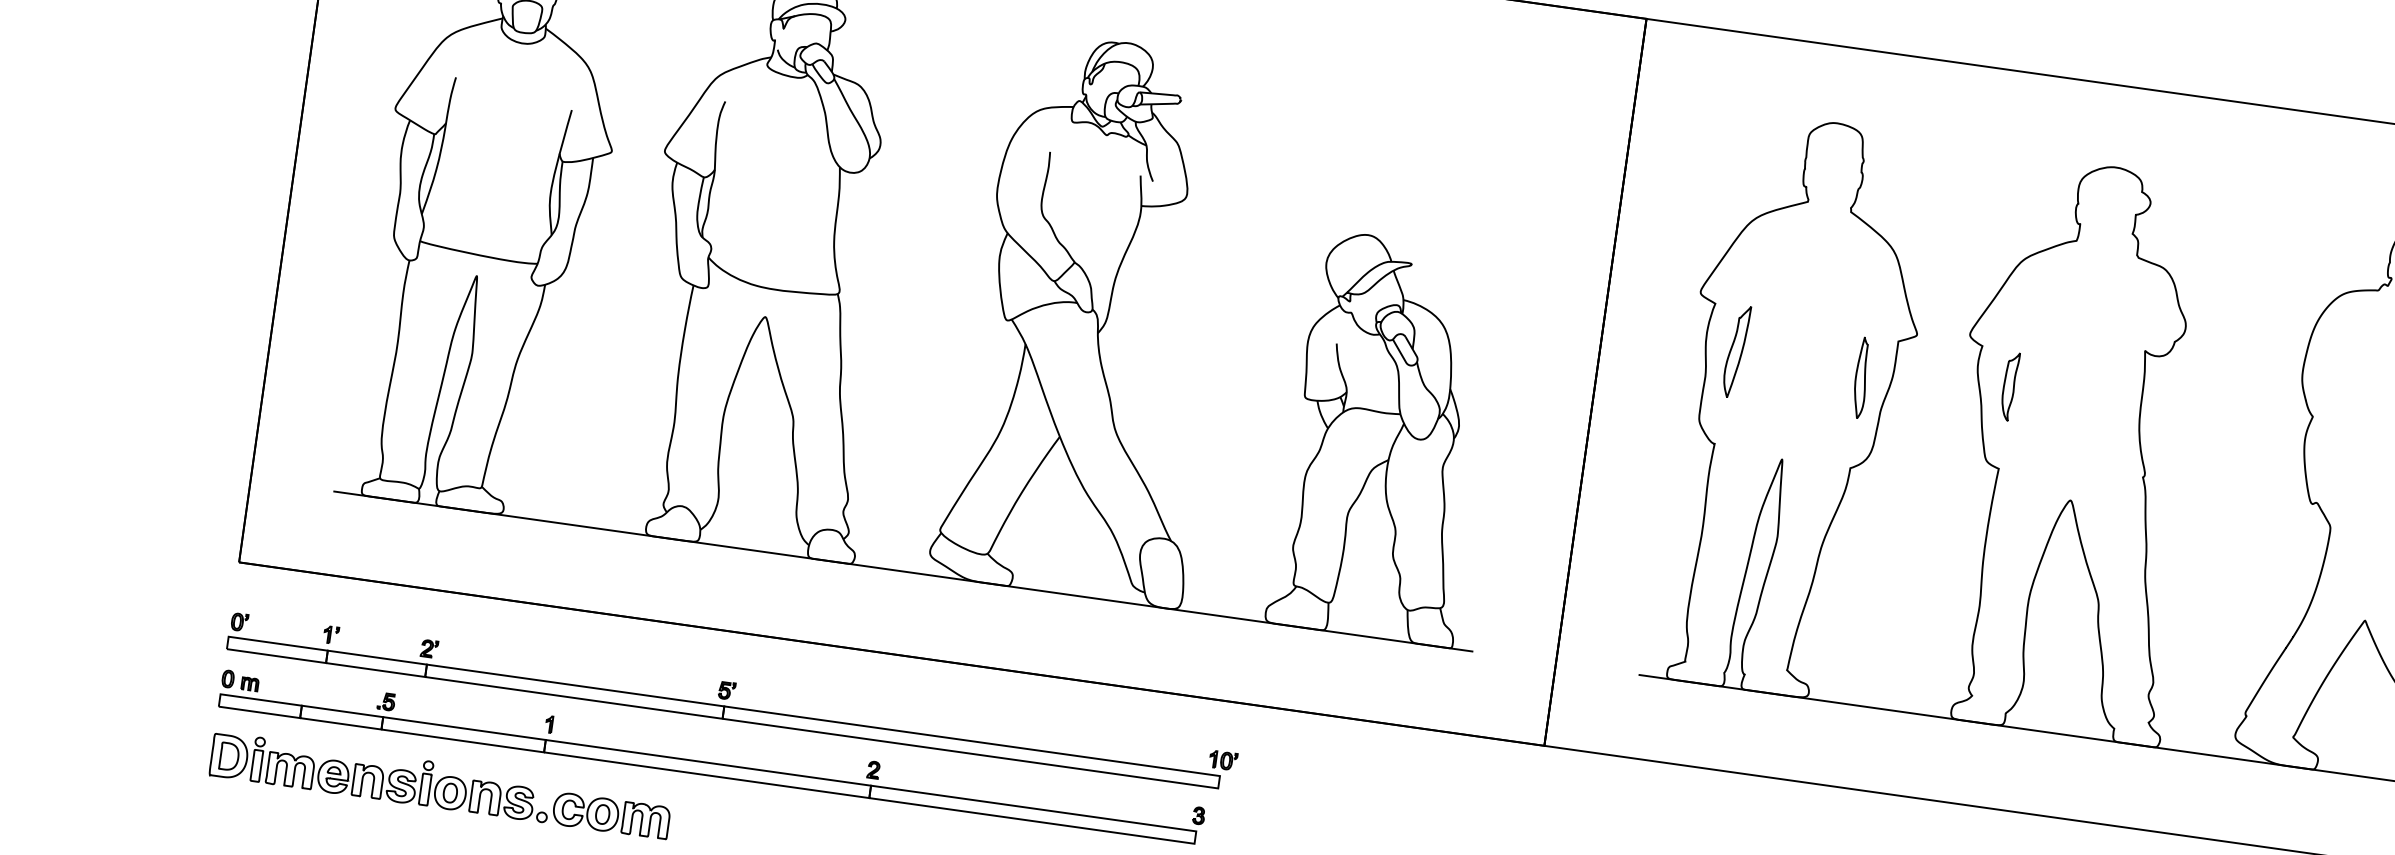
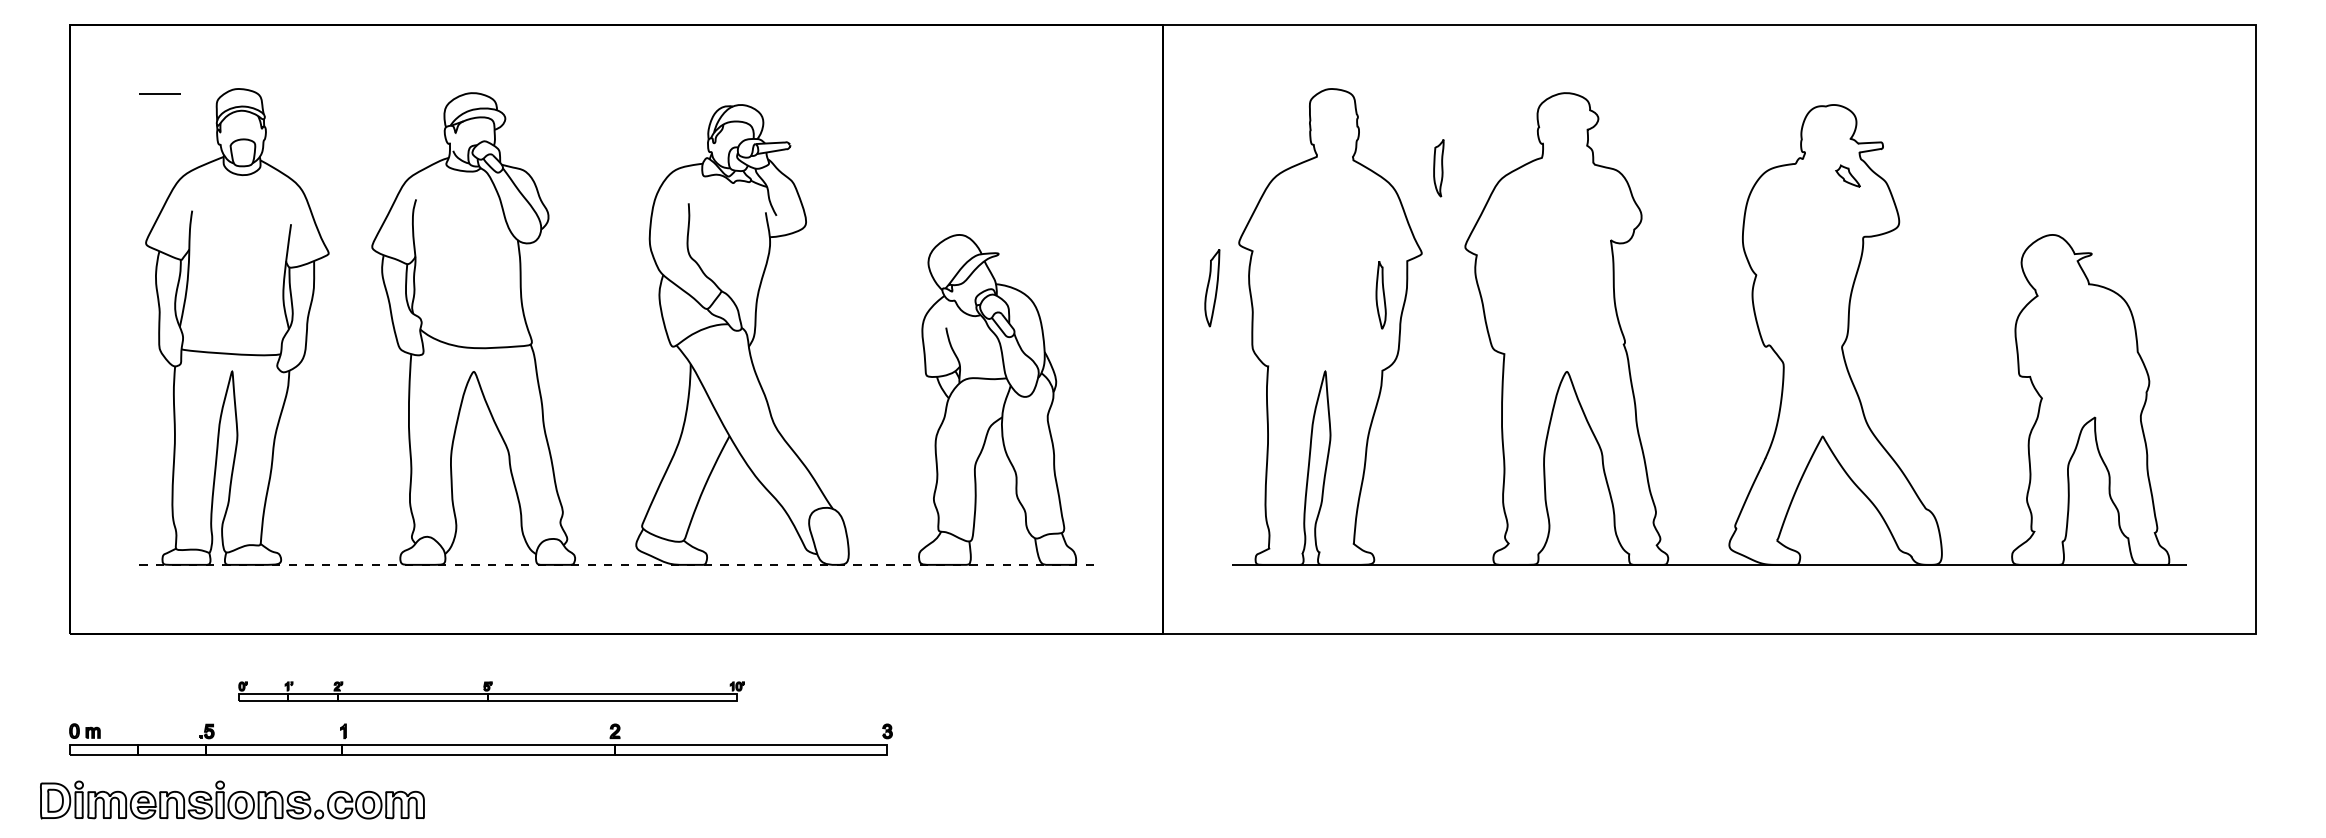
part: (1736, 352) -> (1212, 288), moved
part: (2009, 386) -> (1438, 168), moved
line: (904, 571) -> (617, 564), solid -> dashed
part: (732, 701) -> (491, 691), size x0.6
part: (440, 784) -> (232, 799), moved

